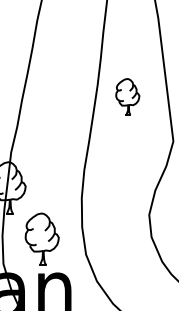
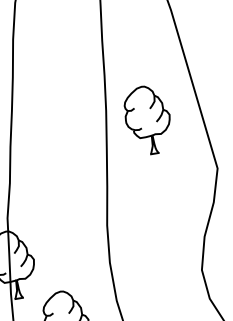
part: (127, 96) -> (147, 119), size x1.43

